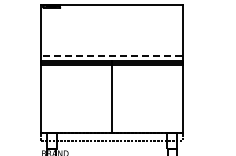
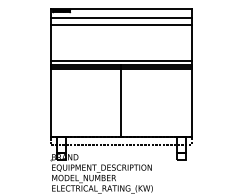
line: (111, 12) -> (121, 17), added
line: (111, 20) -> (121, 25), added
line: (110, 56) -> (120, 60), dashed -> solid

